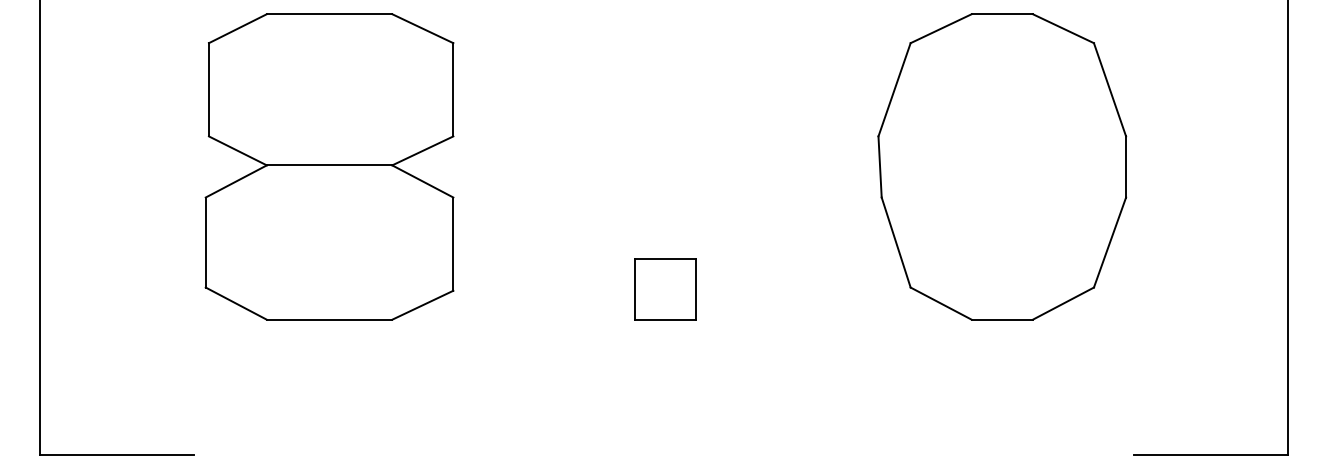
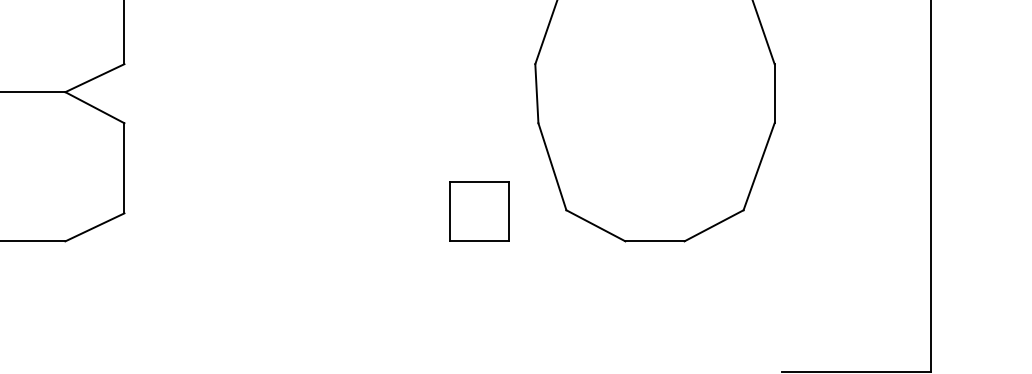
part: (665, 289) -> (479, 212), moved

